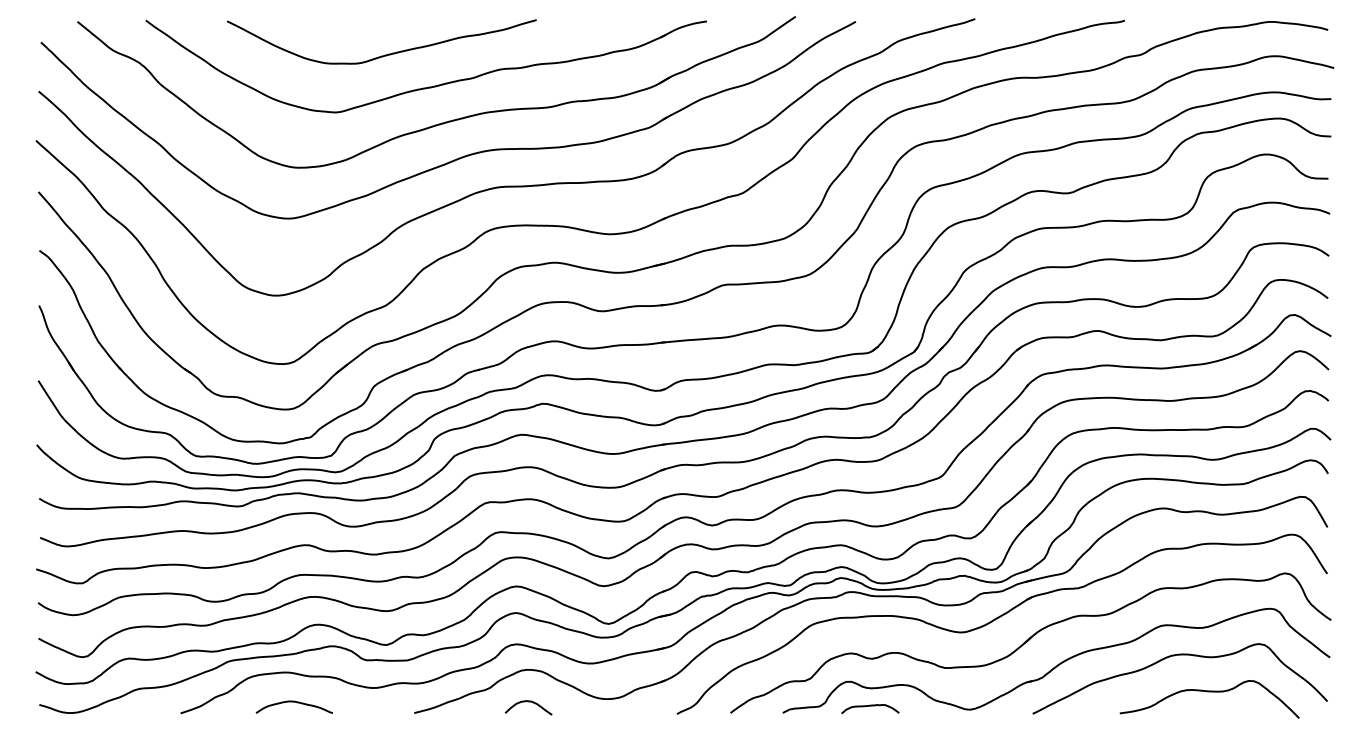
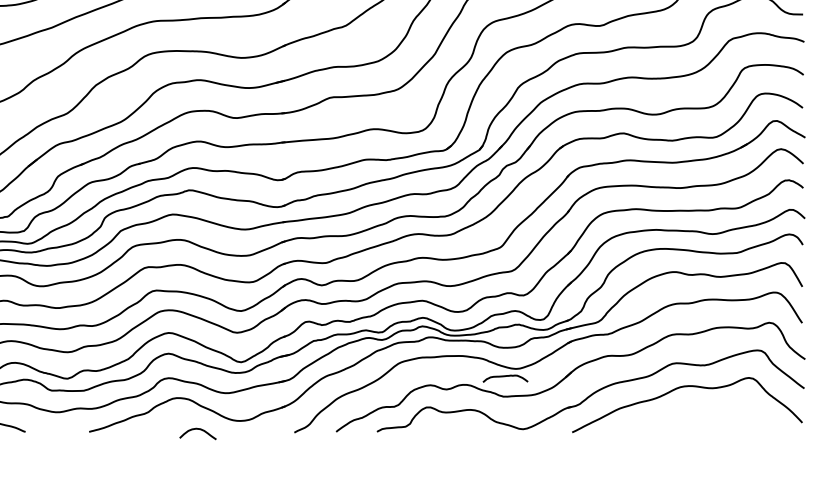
curve: (1209, 692) -> (710, 415), removed
curve: (528, 702) -> (197, 429), moved
curve: (870, 706) -> (505, 376), moved

